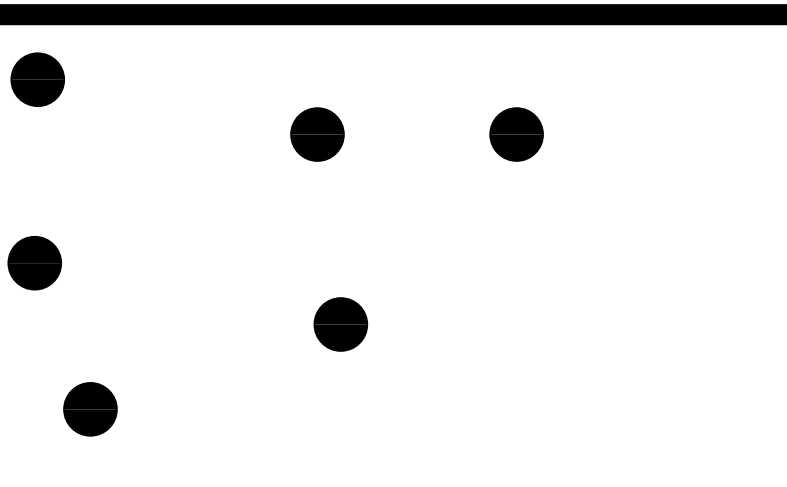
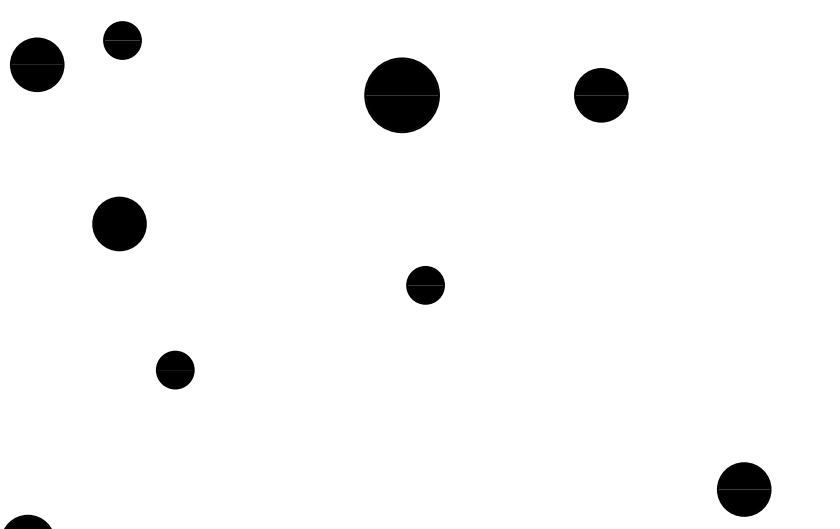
part: (37, 79) -> (122, 40), size x0.7
part: (317, 134) -> (402, 95), size x1.4
part: (340, 324) -> (425, 285), size x0.7
part: (90, 408) -> (175, 369), size x0.7

